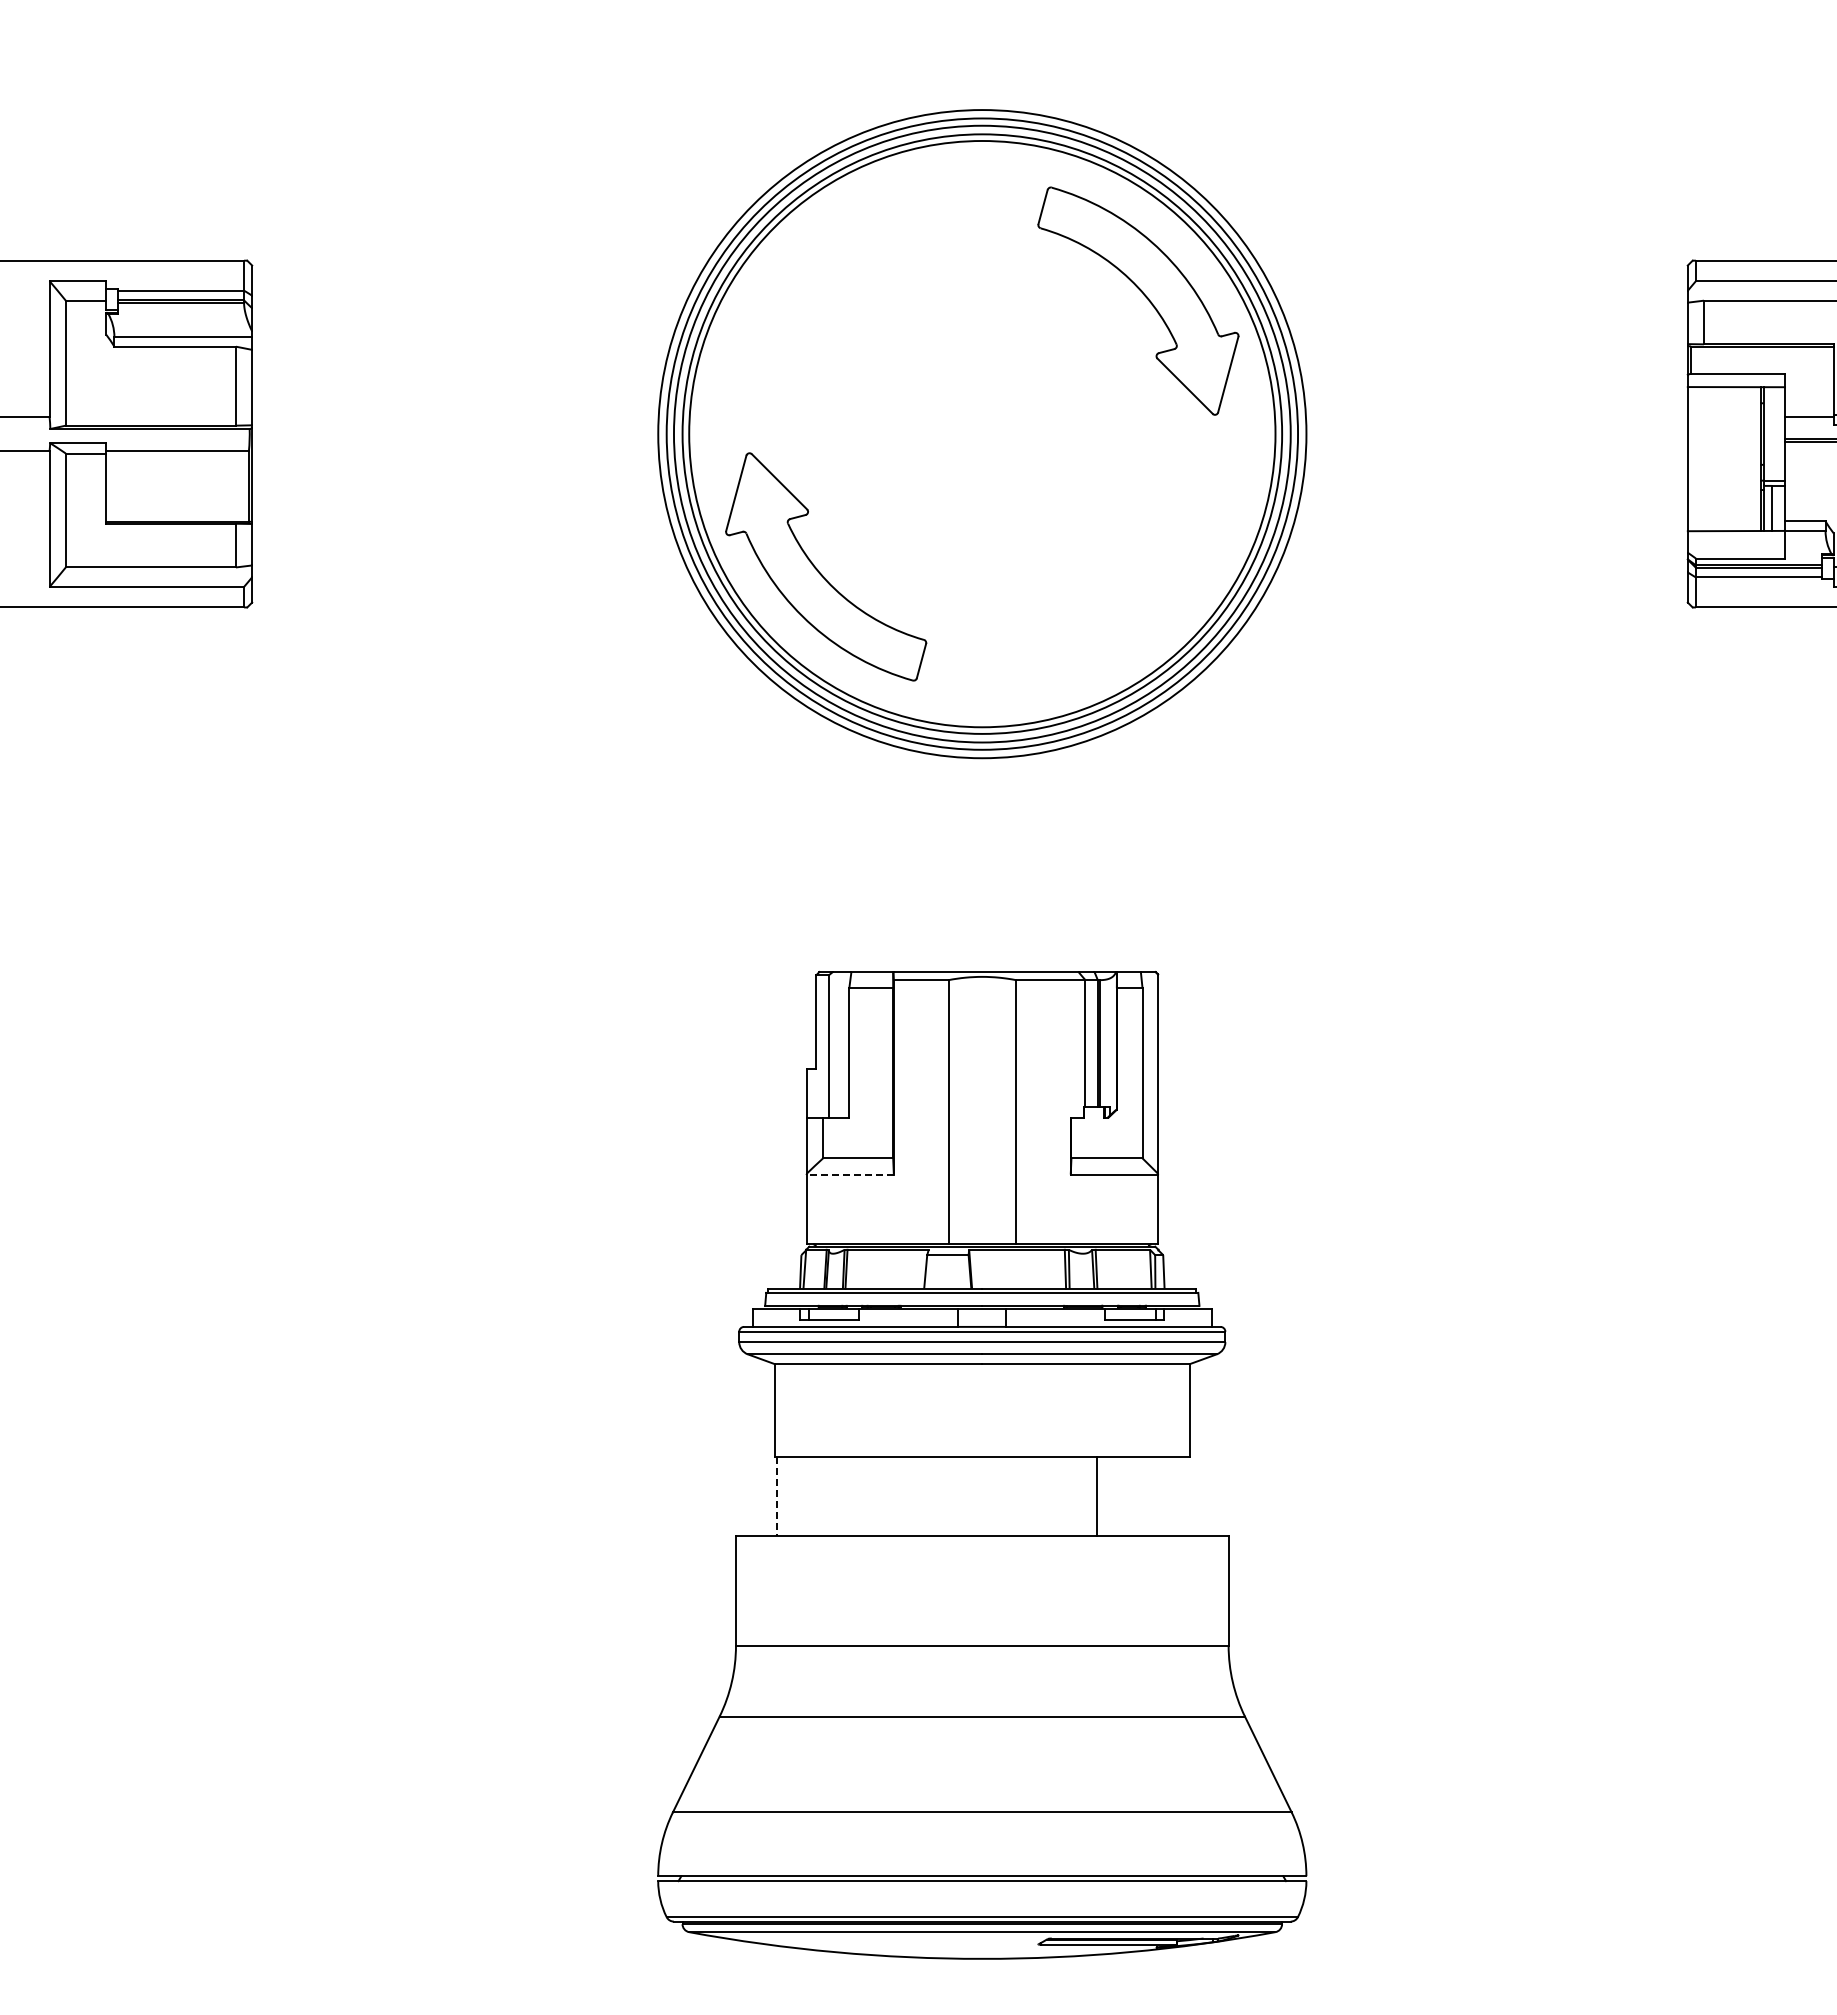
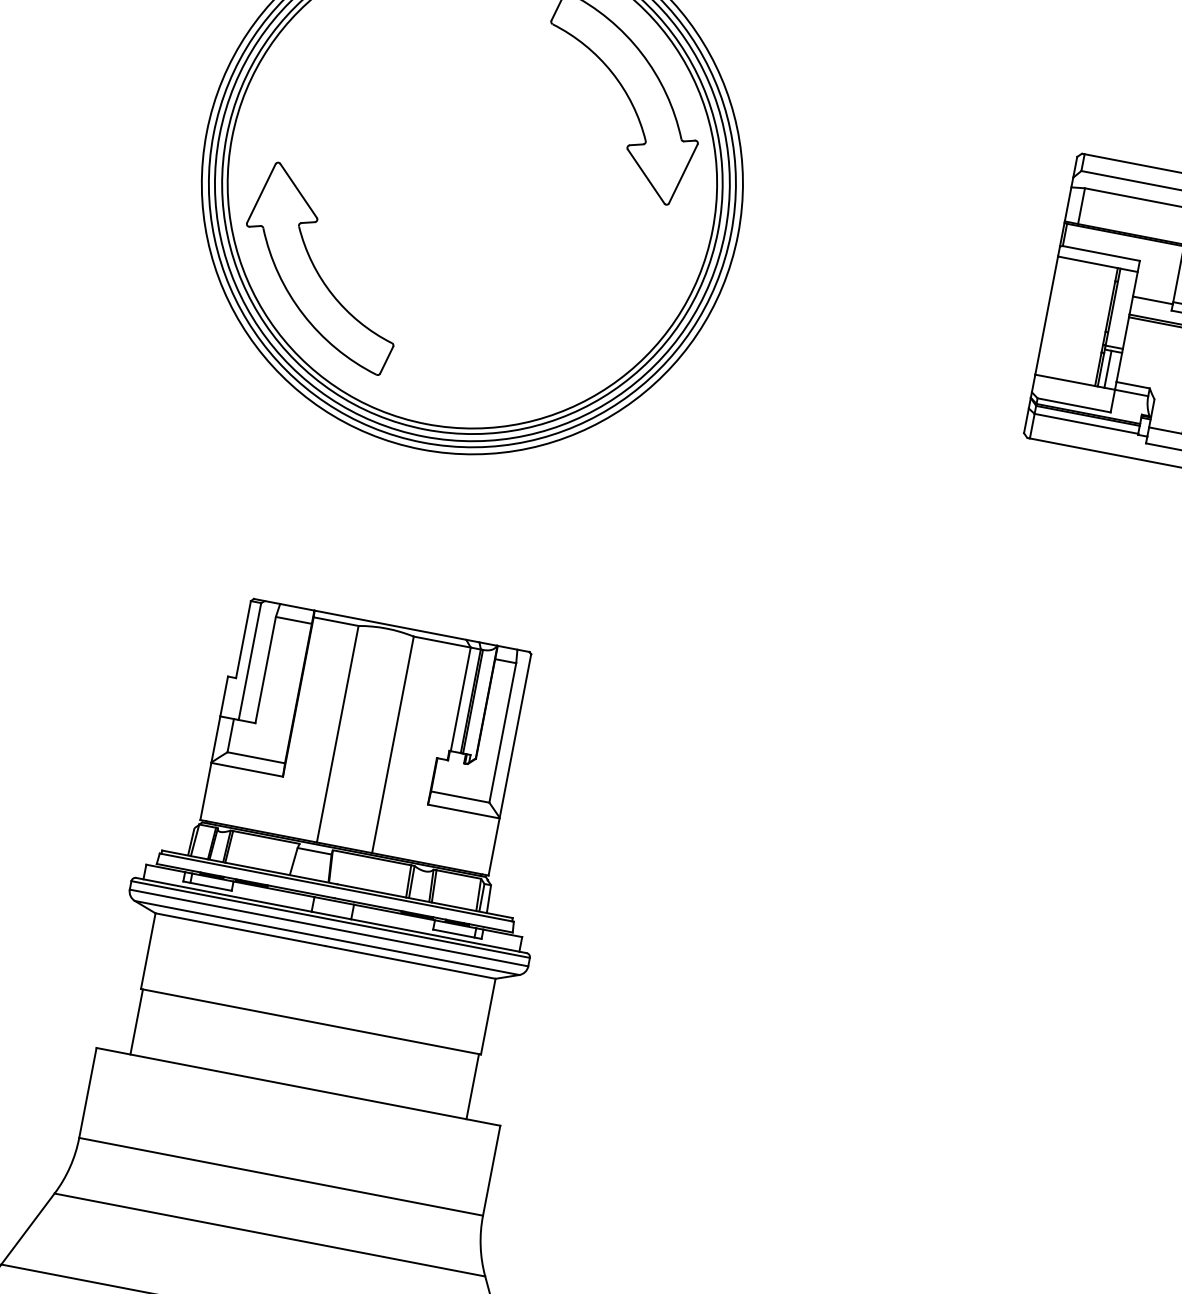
line: (850, 1174) -> (247, 769), dashed -> solid
line: (1097, 1495) -> (473, 1086), moved
line: (777, 1496) -> (136, 1022), dashed -> solid

